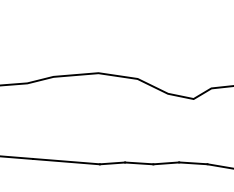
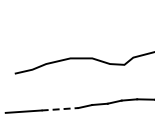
line: (67, 162) -> (60, 109), solid -> dashed

